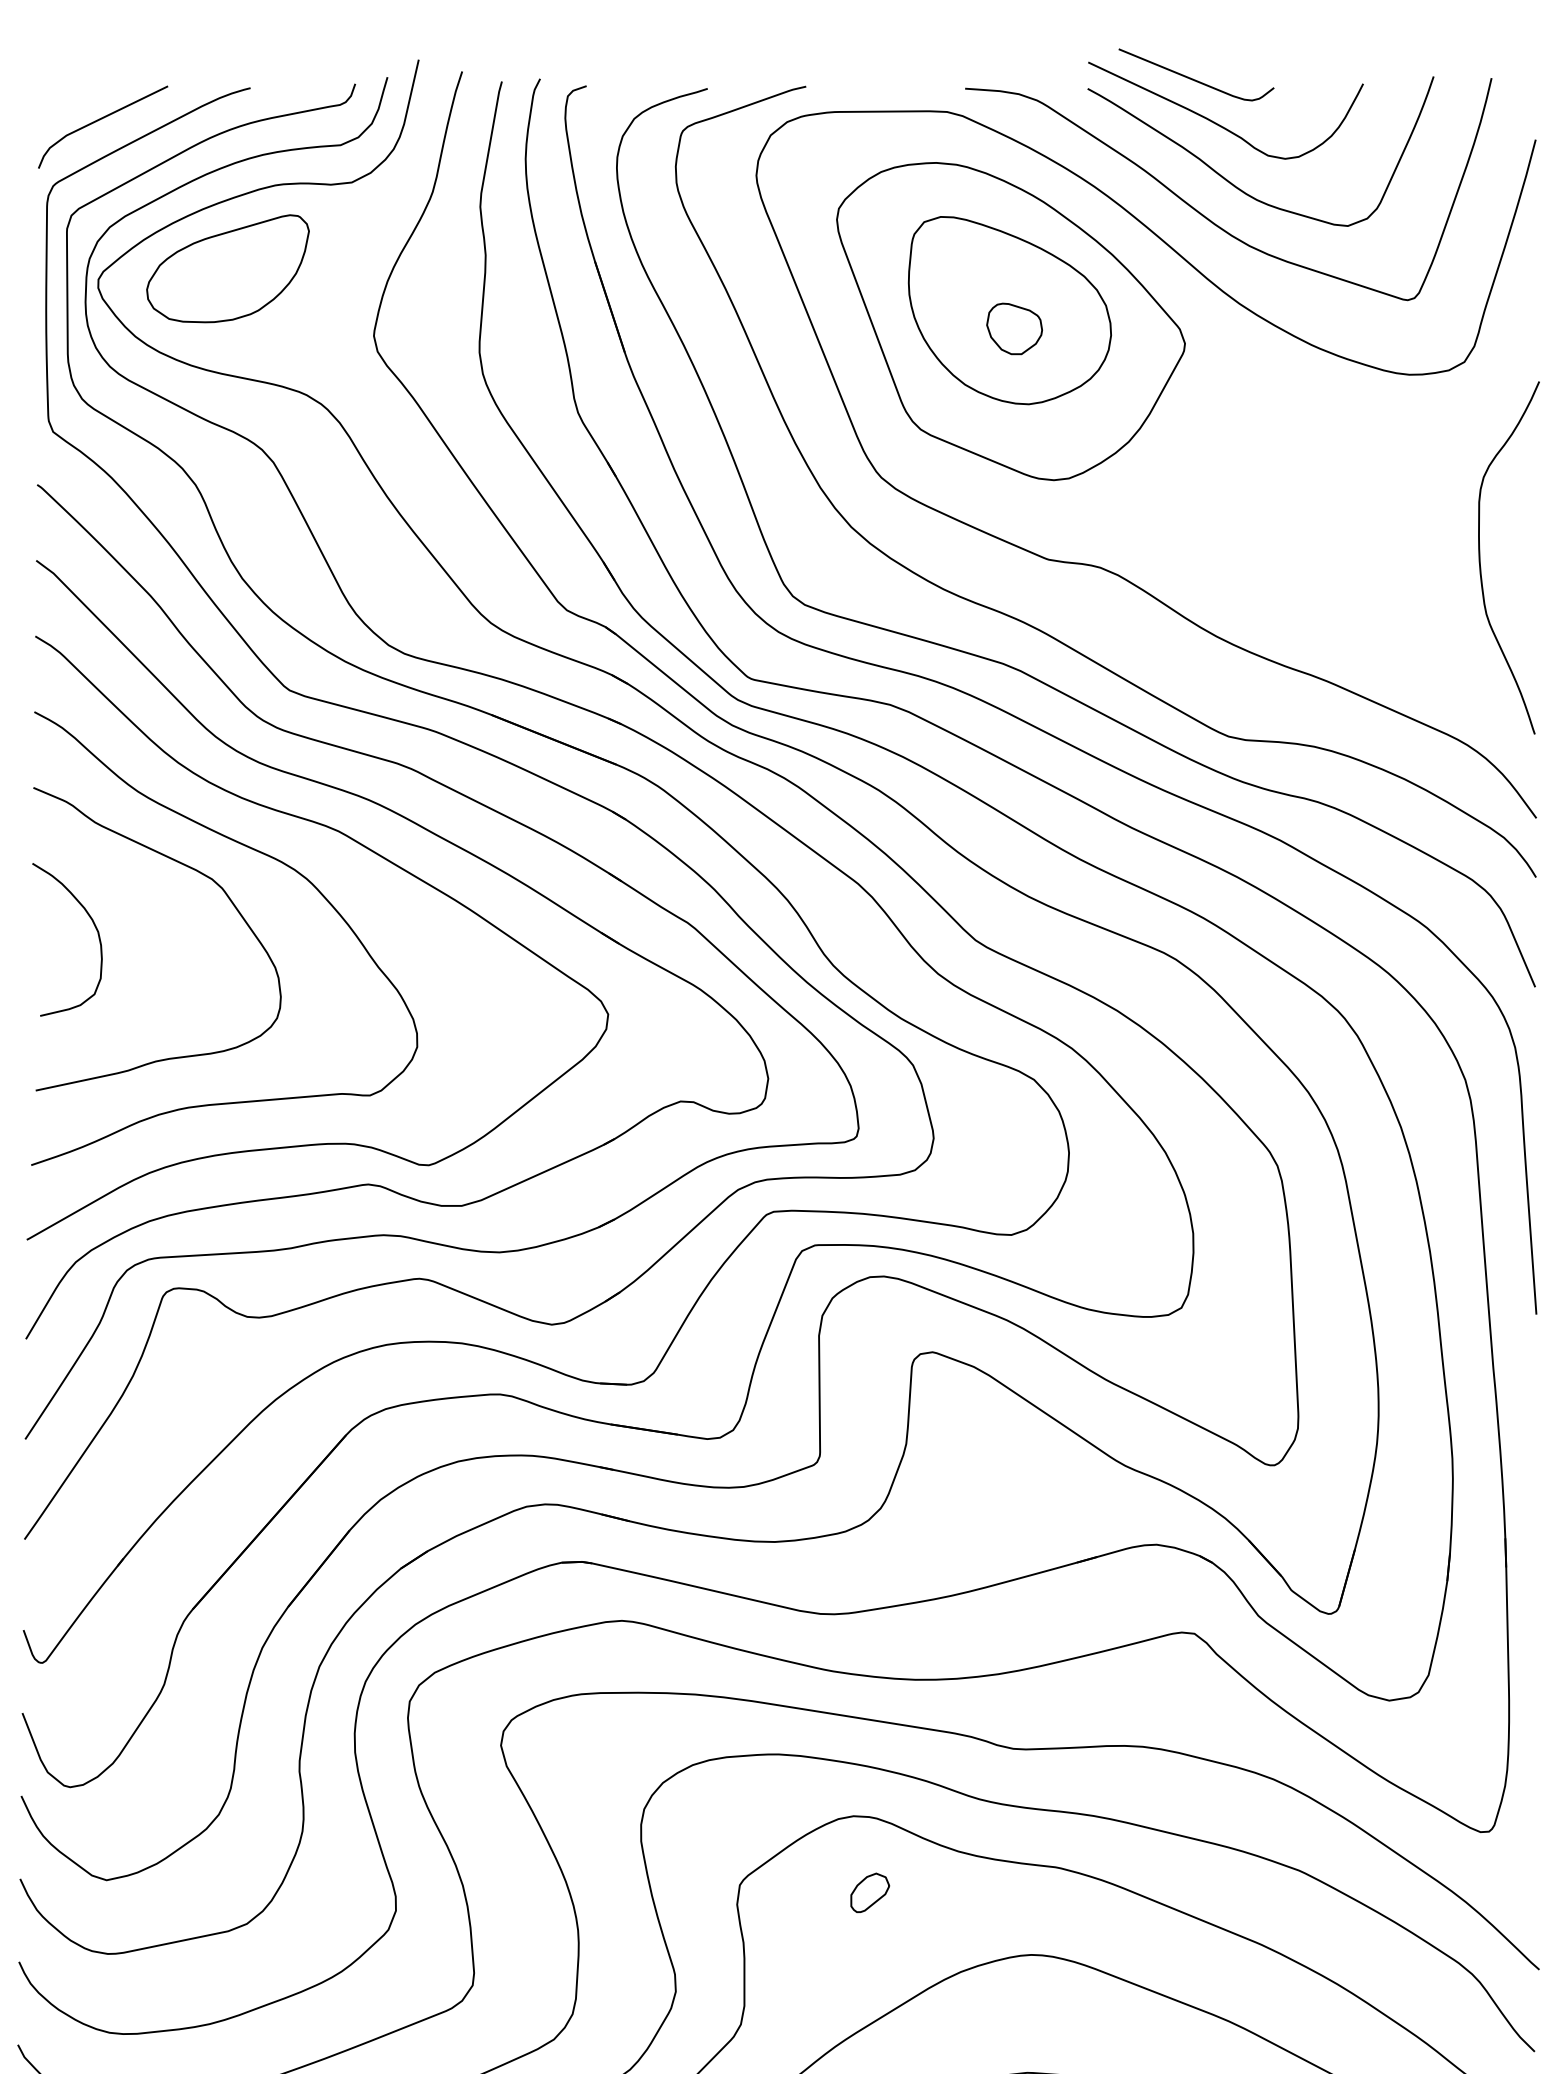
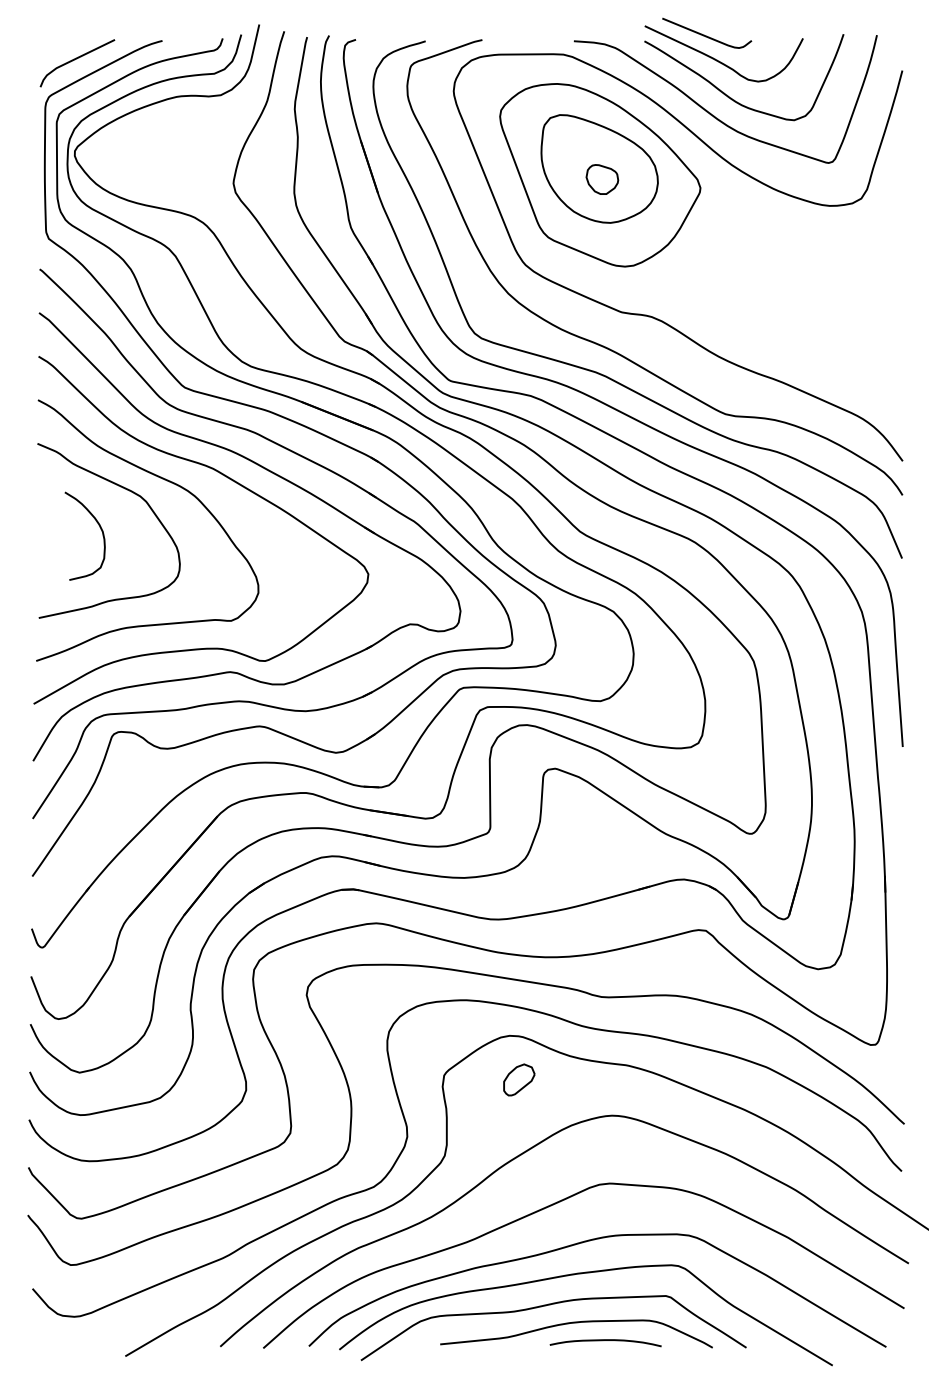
part: (228, 268) -> (149, 144), removed
curve: (1482, 561) -> (871, 313), removed
curve: (92, 924) -> (99, 527), moved
part: (868, 1892) -> (518, 1079), size x1.4

